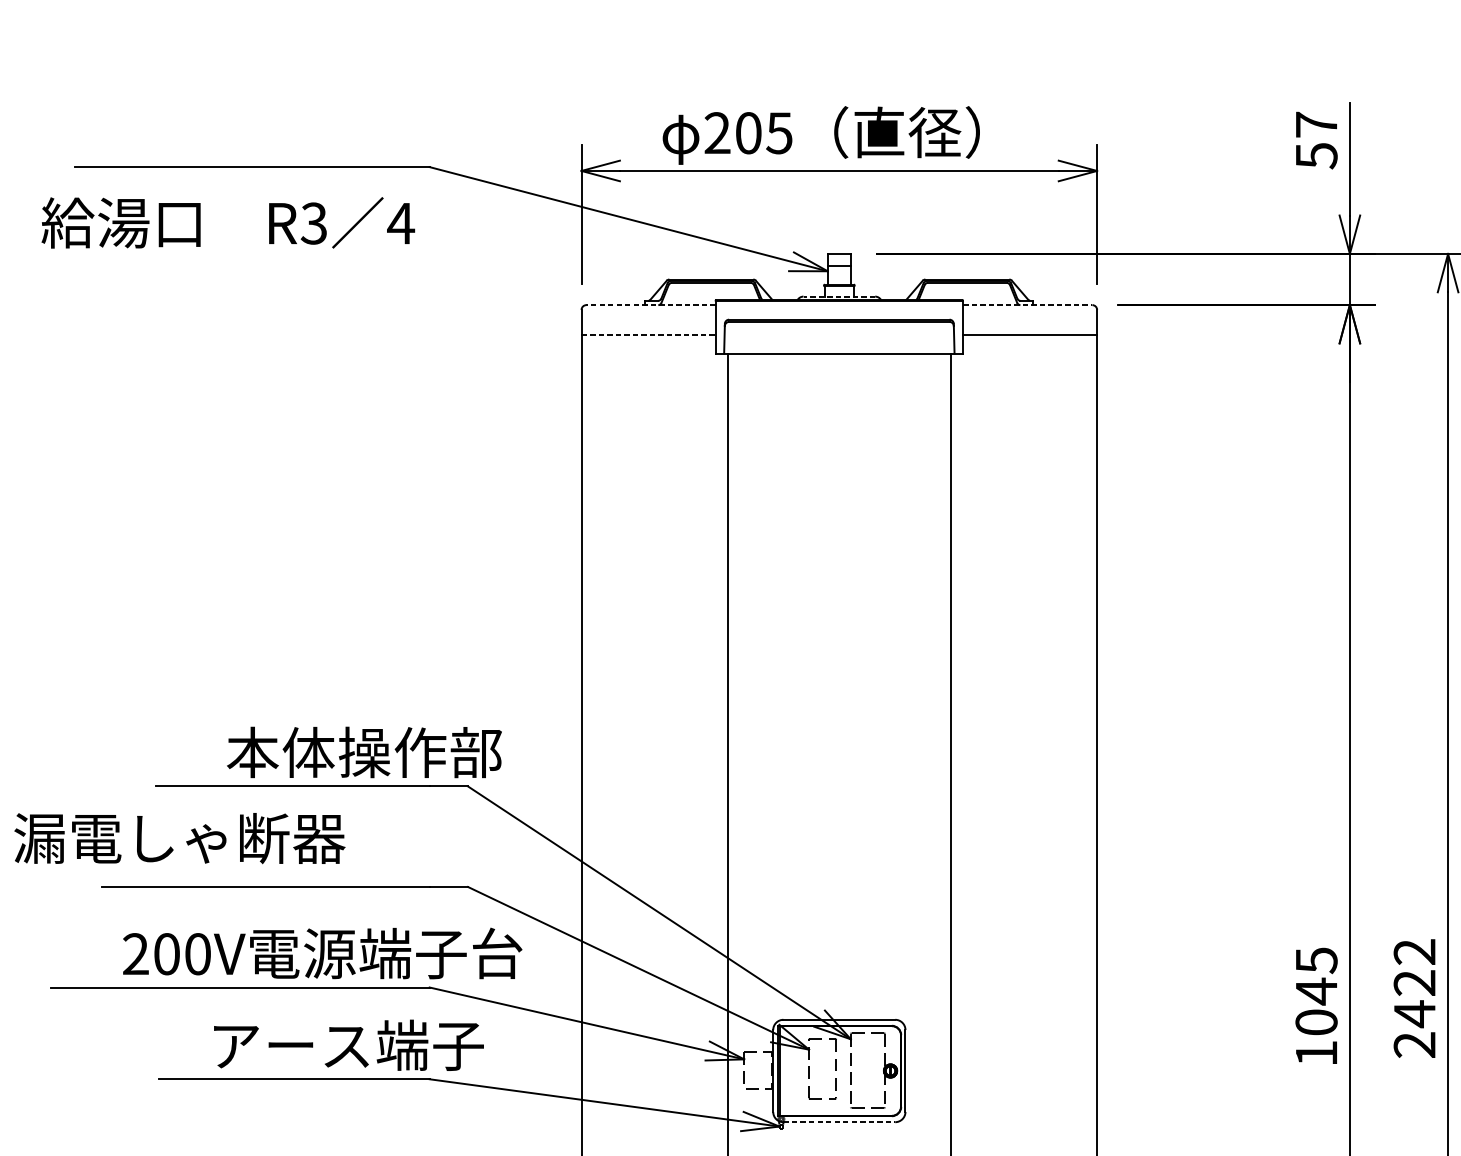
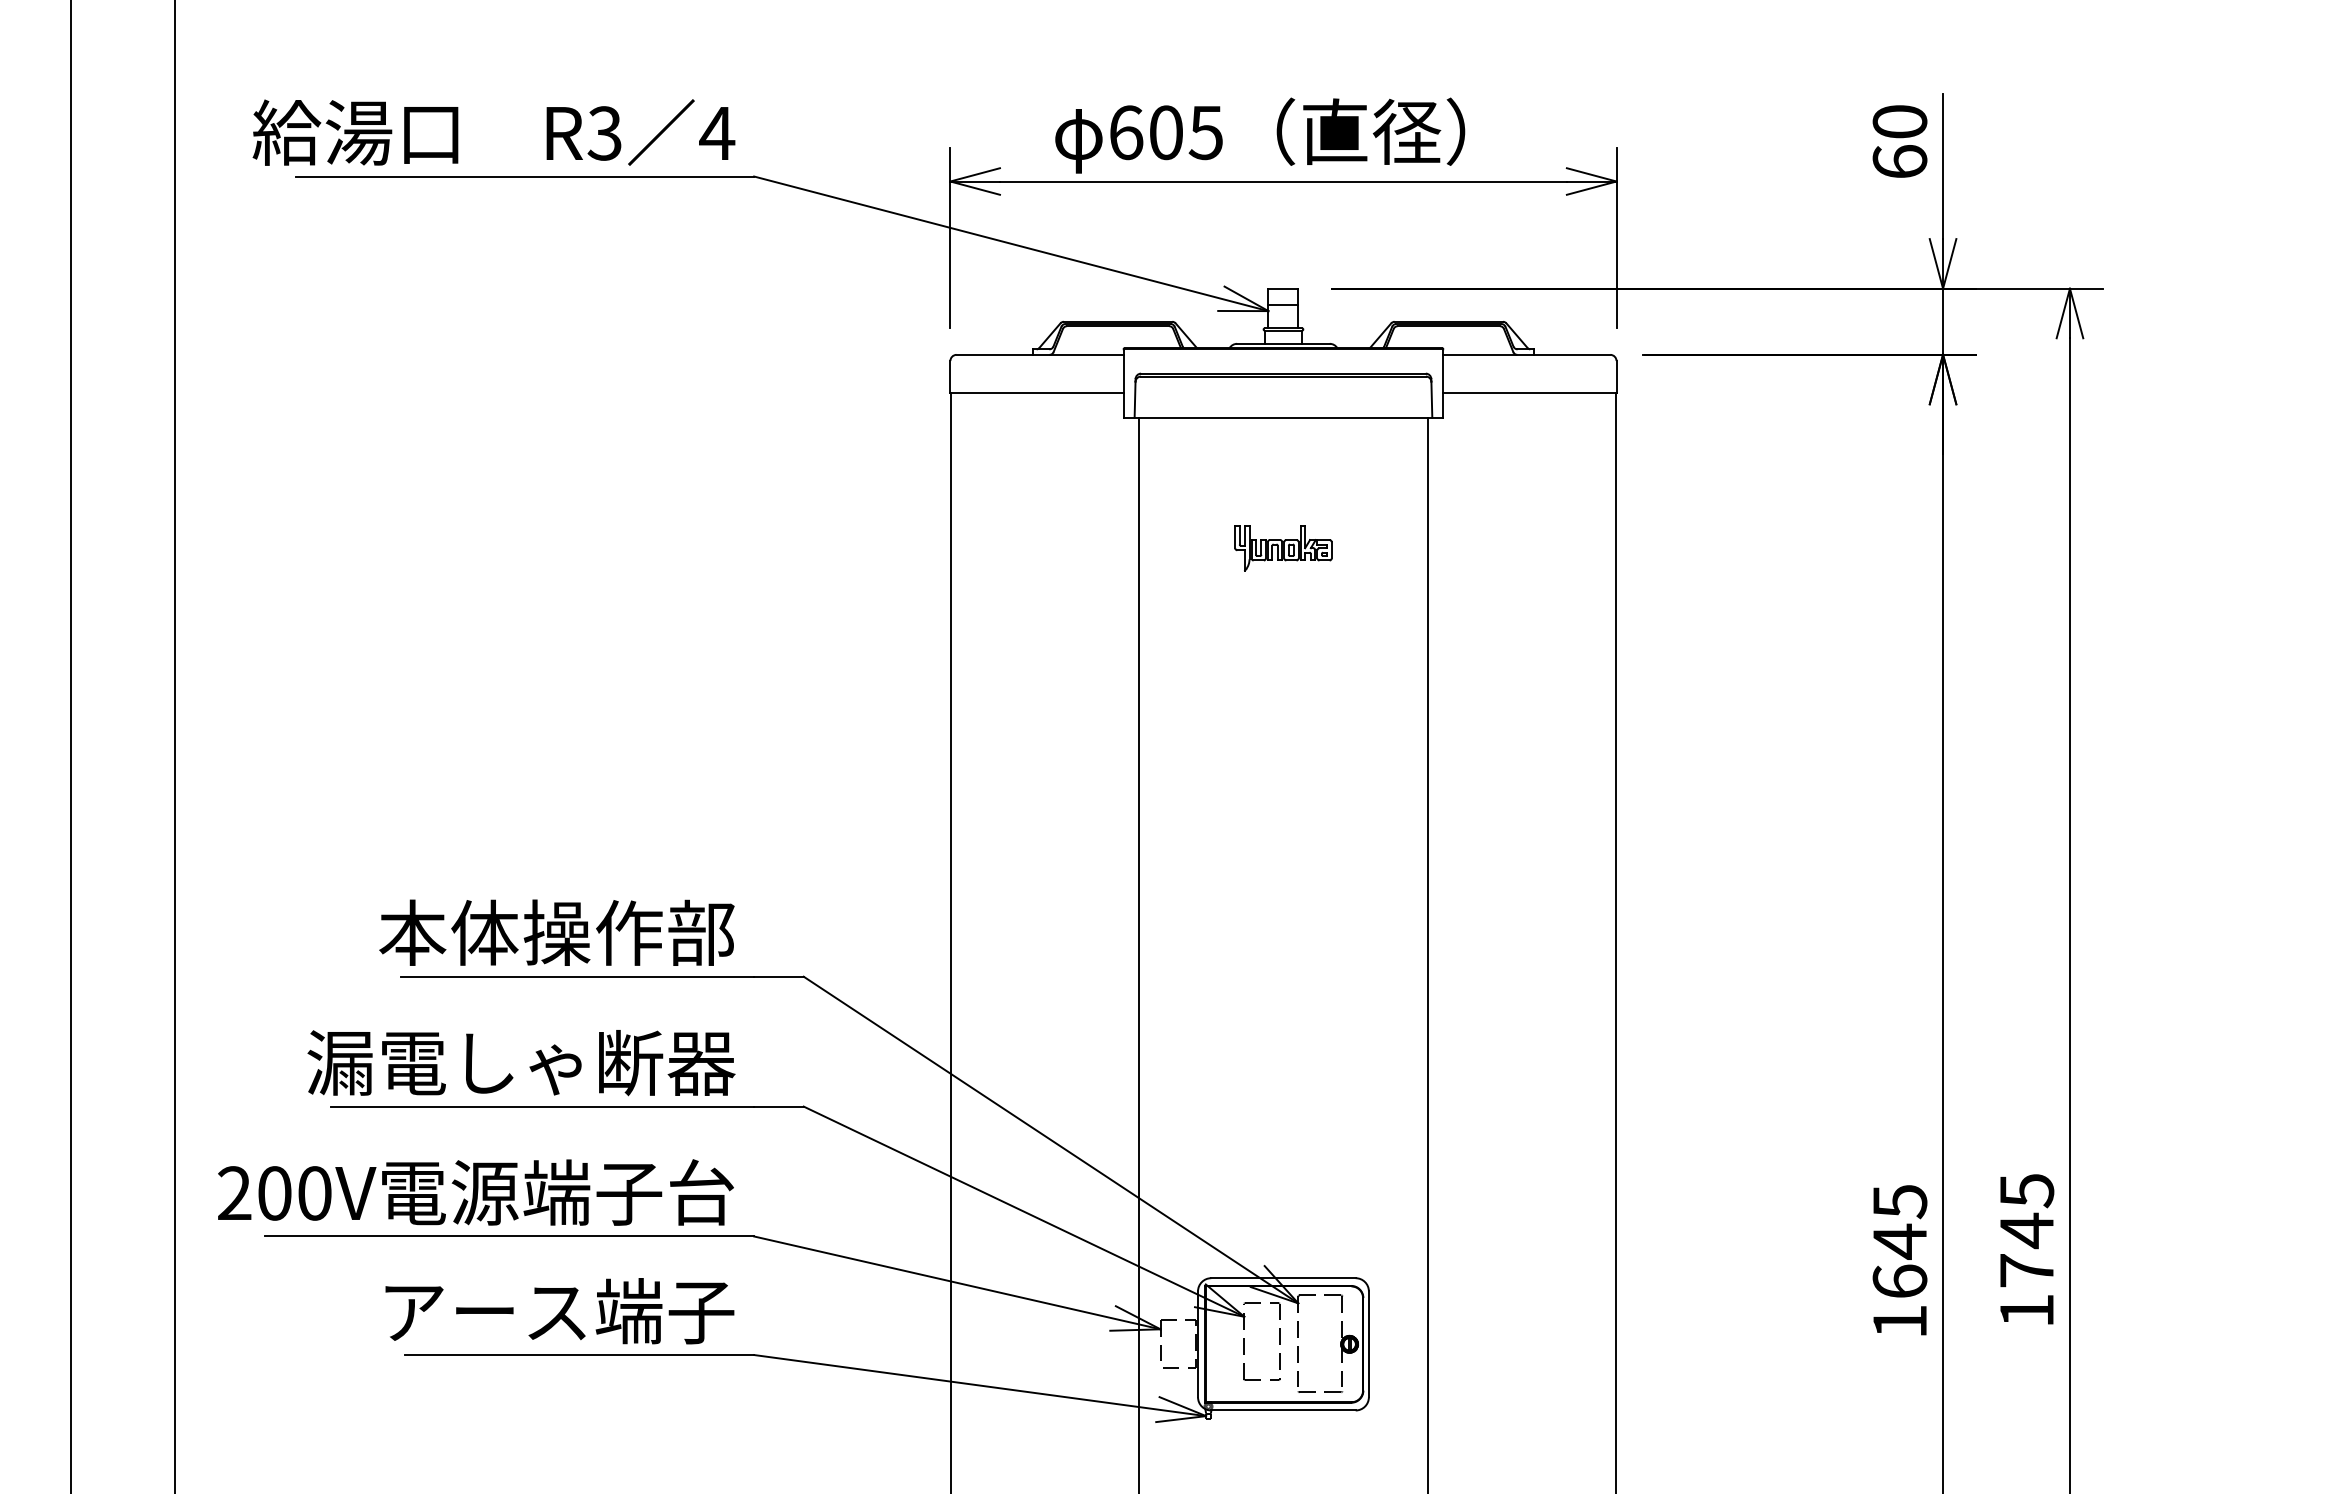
text: (717, 133) -> (1126, 132), 205 -> 605
text: (1316, 140) -> (1899, 142), 57 -> 60
text: (227, 222) -> (493, 132), moved
line: (838, 296) -> (1282, 343), dashed -> solid
line: (651, 304) -> (1040, 354), dashed -> solid
line: (1027, 304) -> (1526, 354), dashed -> solid
line: (648, 335) -> (1037, 393), dashed -> solid
part: (839, 455) -> (1283, 548), added
text: (364, 752) -> (556, 932), moved
text: (179, 838) -> (521, 1063), moved
text: (322, 953) -> (475, 1192), moved
text: (1414, 998) -> (2026, 1250), 2422 -> 1745
text: (1316, 1021) -> (1899, 1280), 1045 -> 1645
text: (348, 1045) -> (559, 1311), moved
line: (839, 1122) -> (1283, 1410), dashed -> solid

